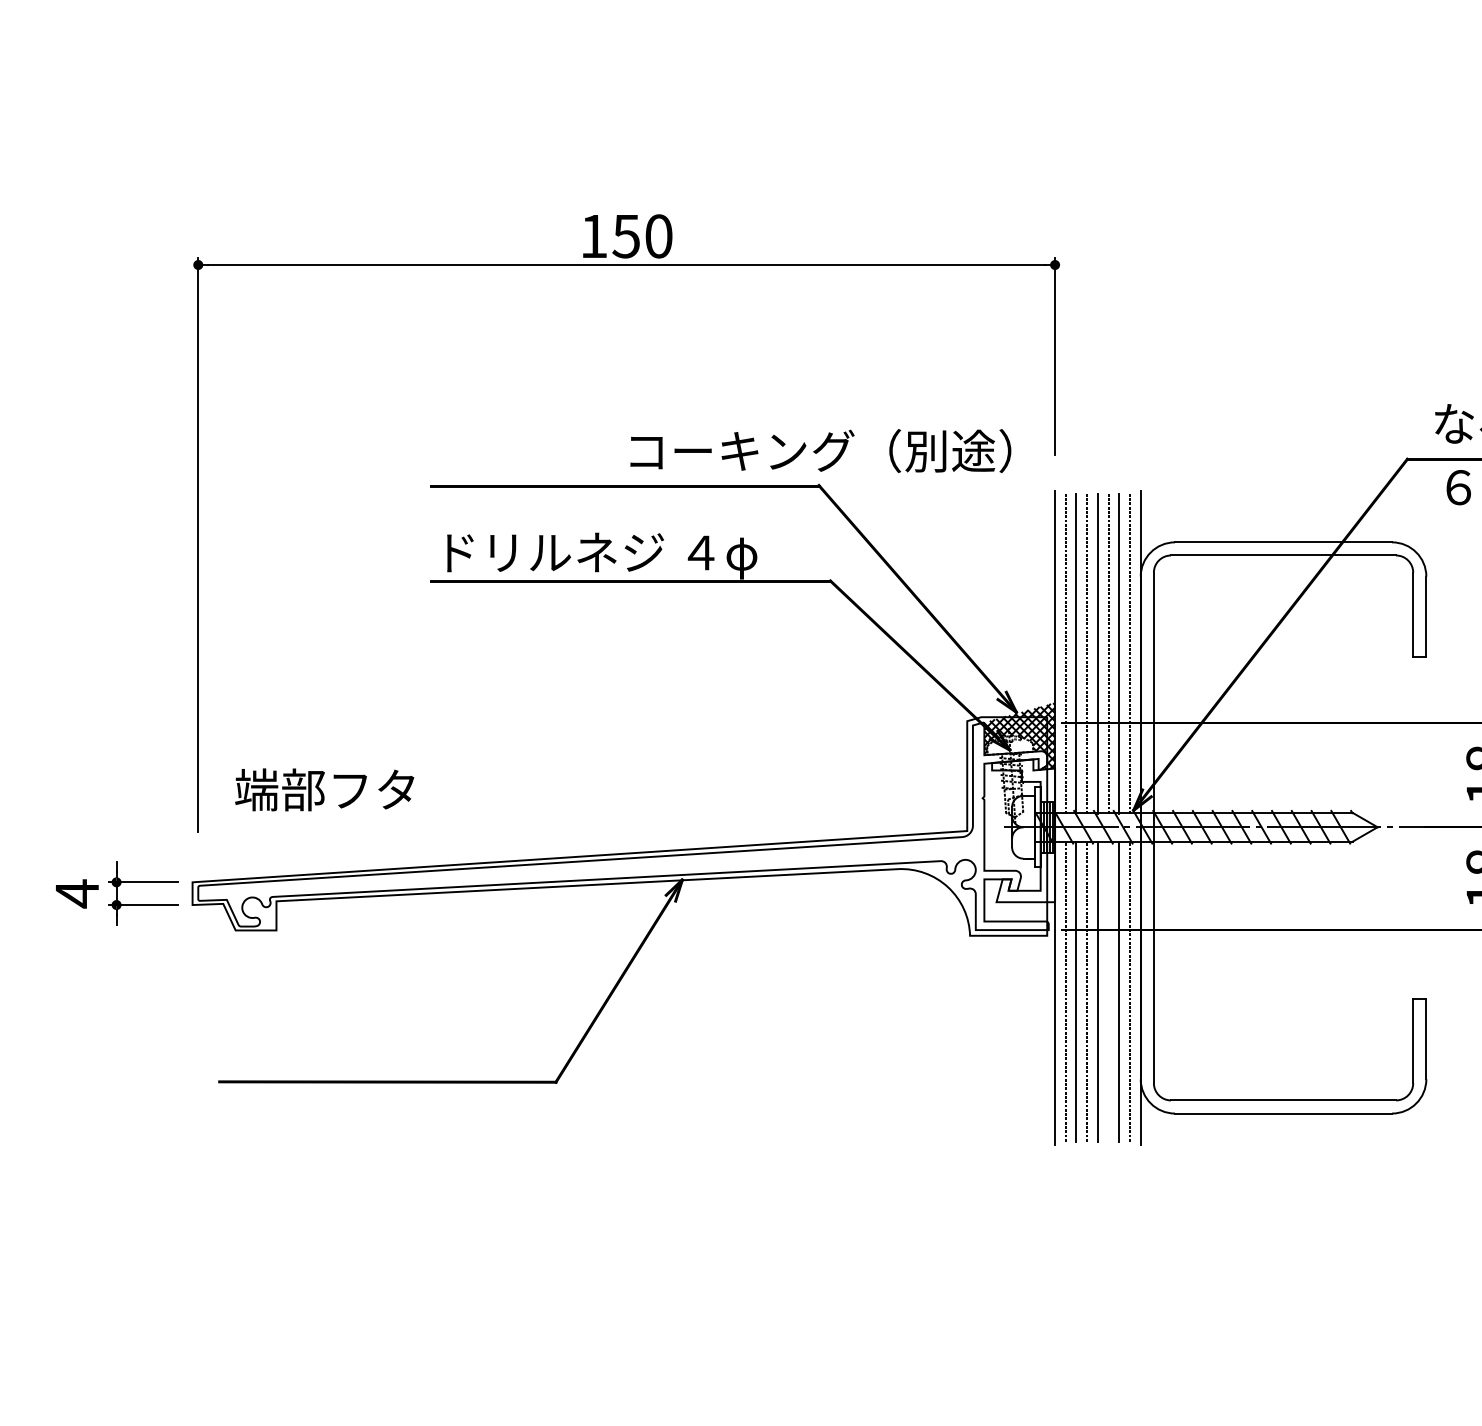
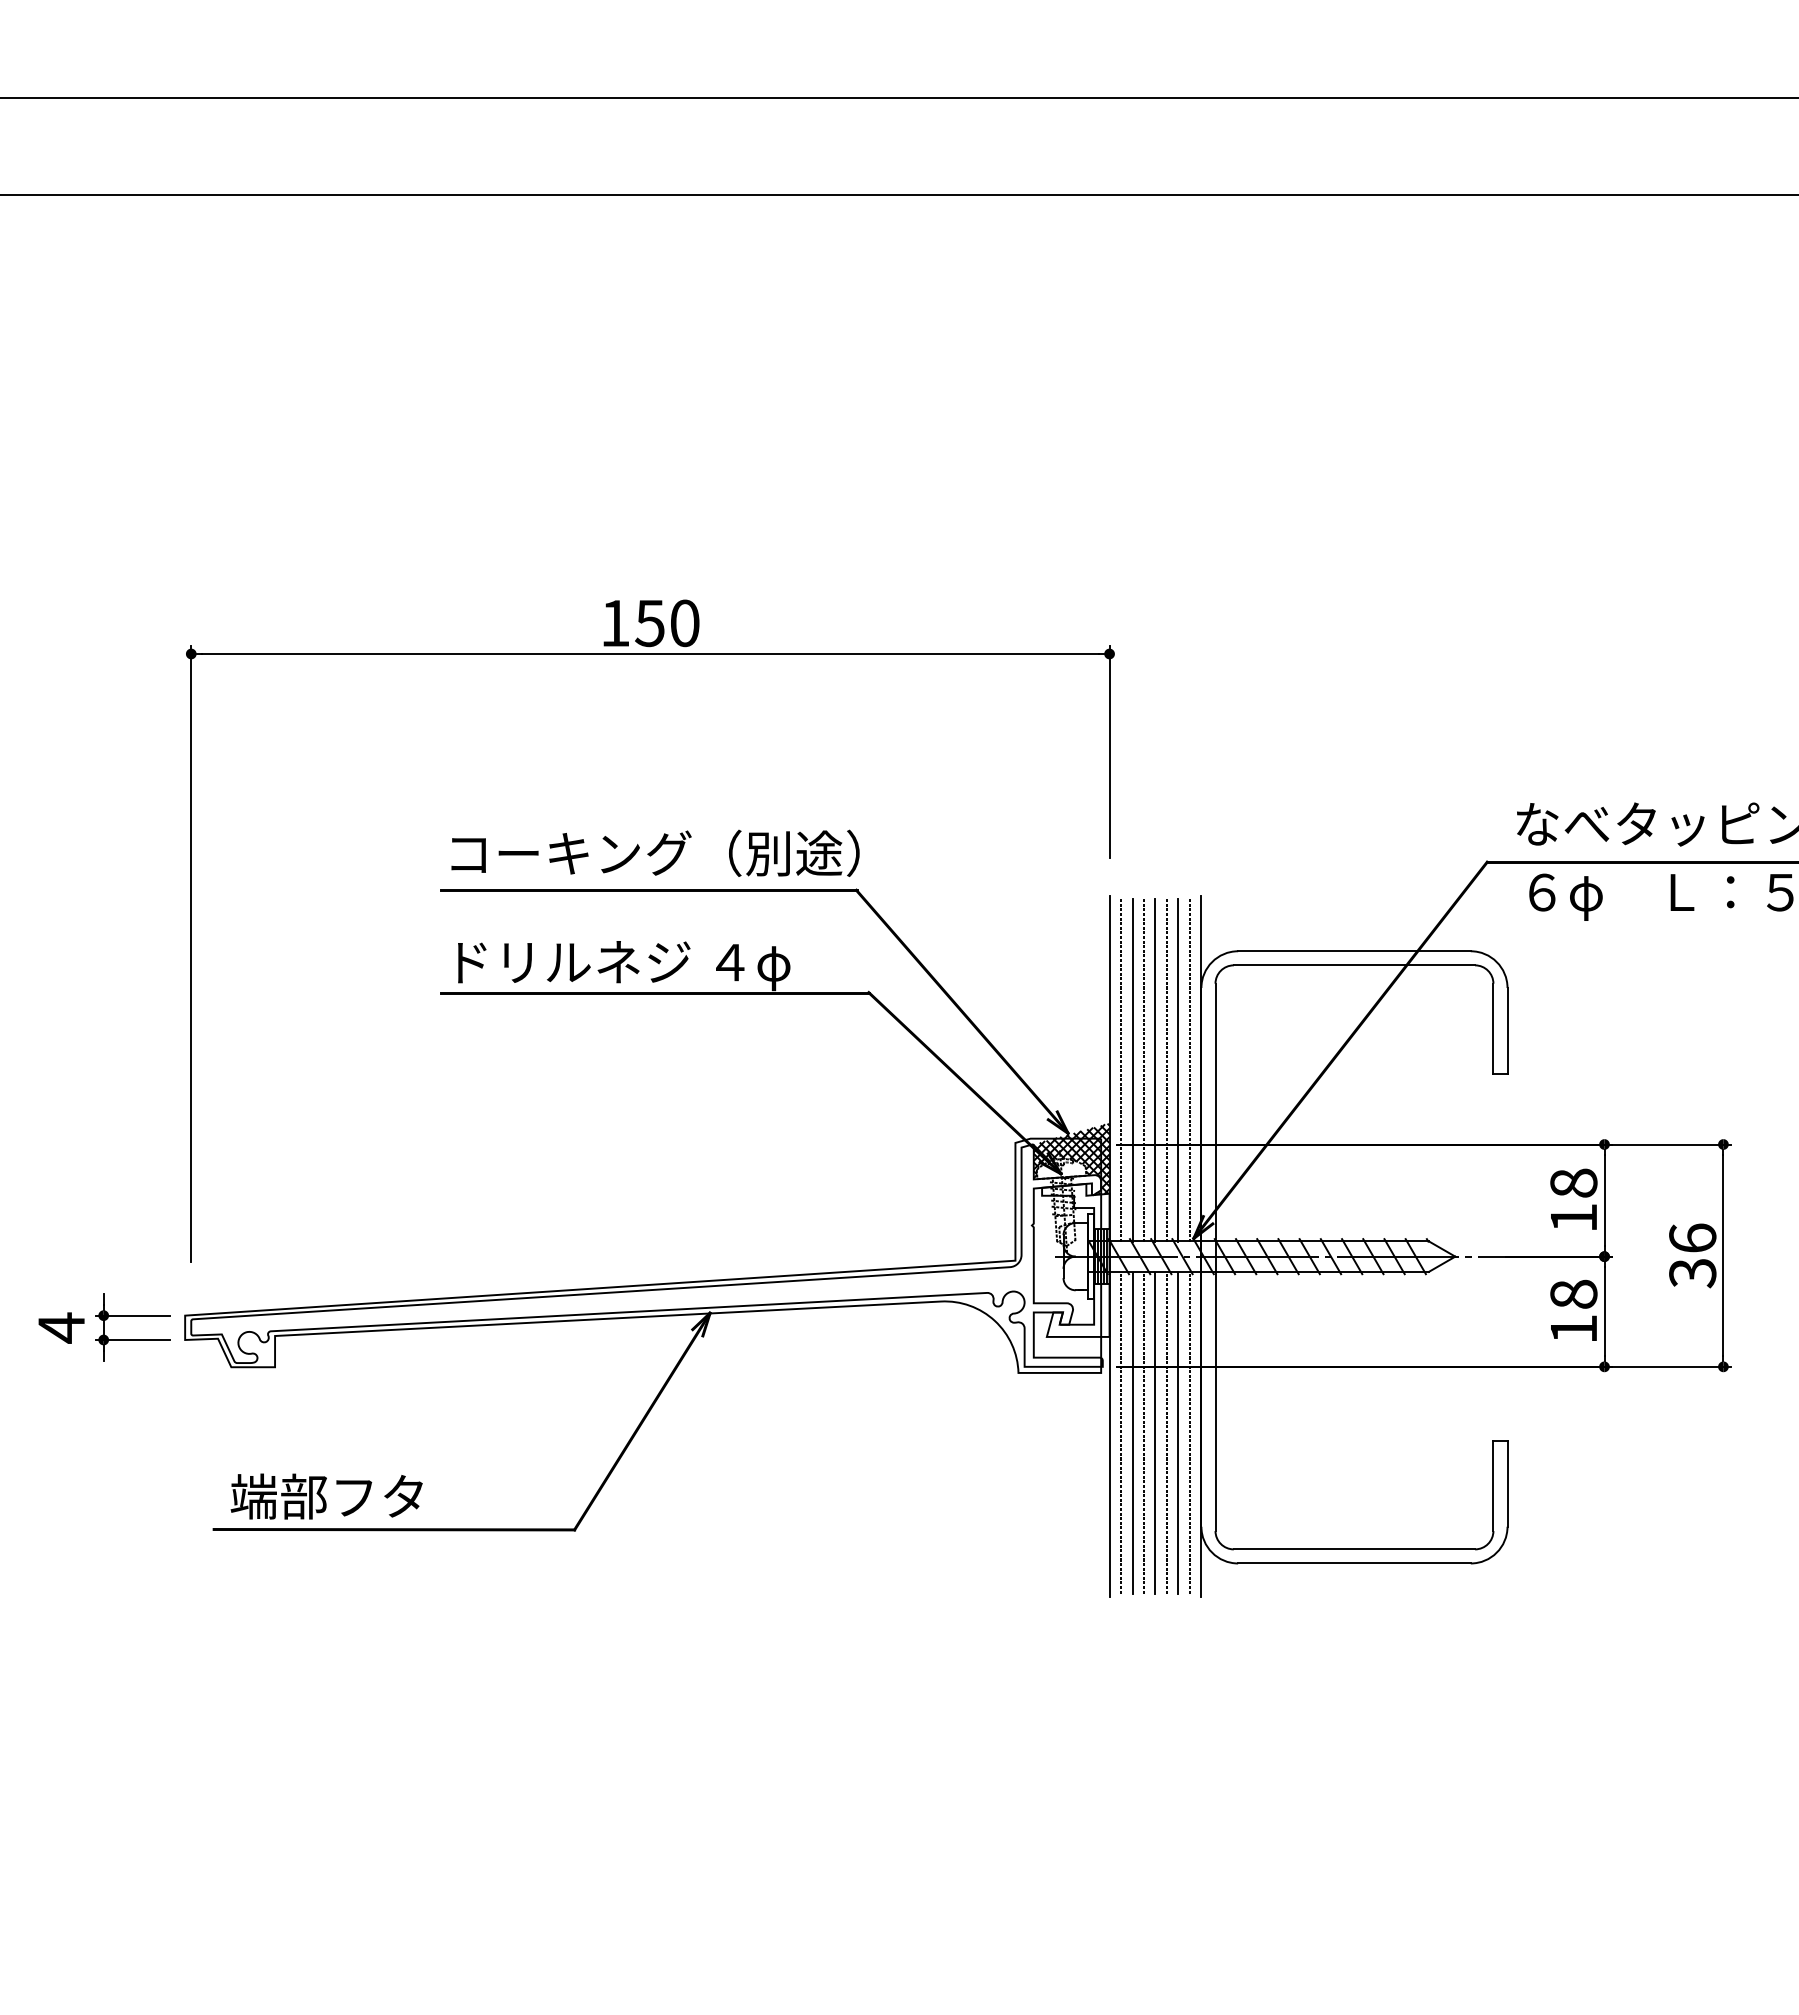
text: (820, 450) -> (655, 852), moved
text: (324, 789) -> (326, 1496), moved
line: (1108, 991) -> (1166, 1432), added

